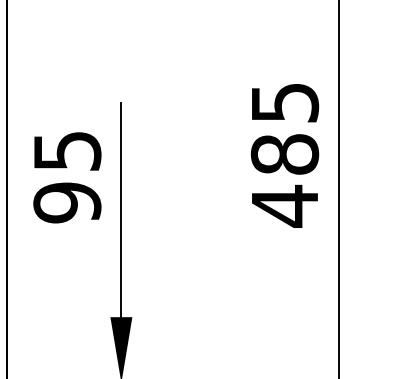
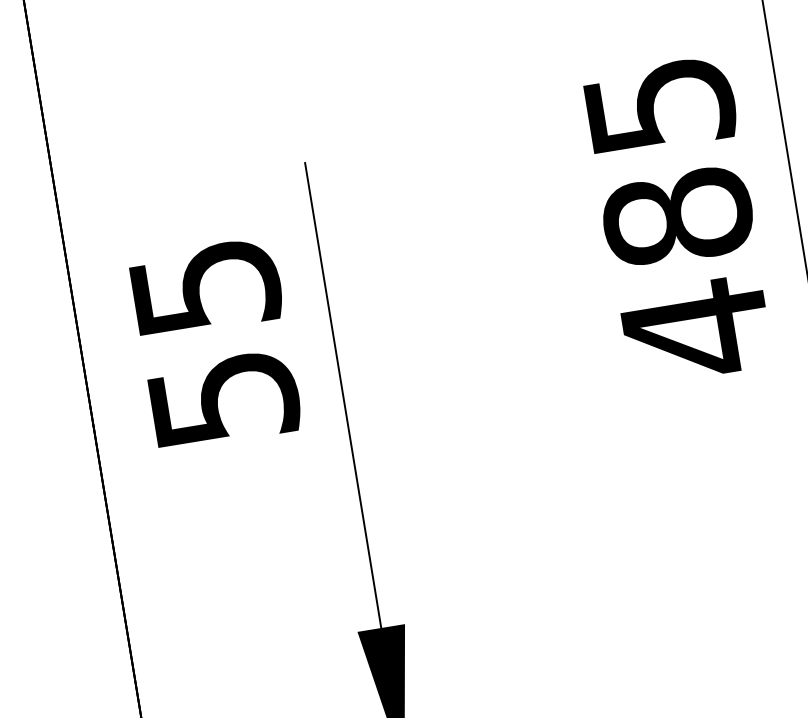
text: (67, 202) -> (223, 398), 95 -> 55

